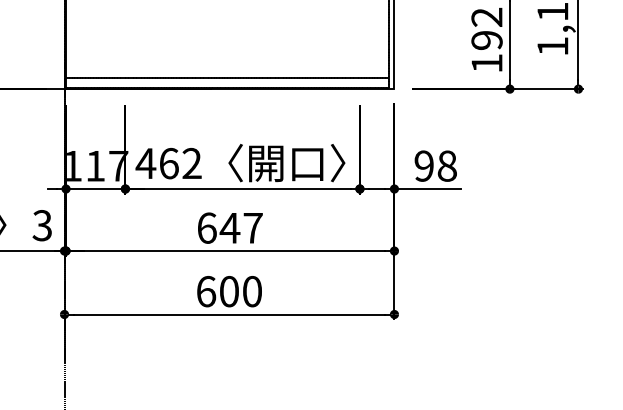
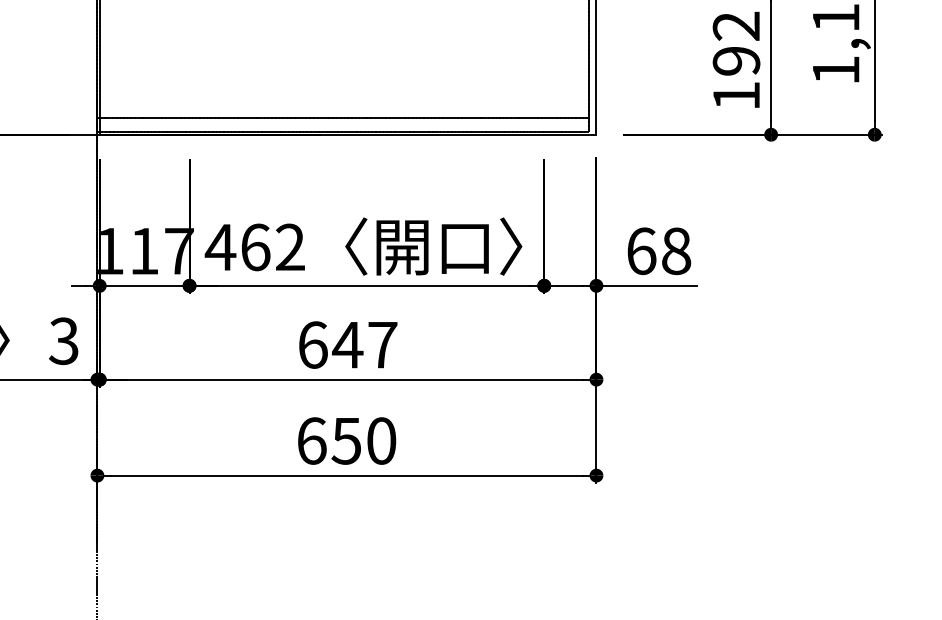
text: (424, 165) -> (641, 250), 98 -> 68
text: (228, 291) -> (345, 440), 600 -> 650

